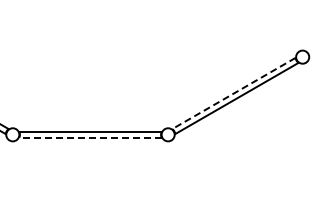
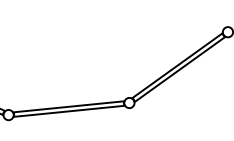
line: (233, 93) -> (177, 65), dashed -> solid
line: (90, 137) -> (69, 111), dashed -> solid

